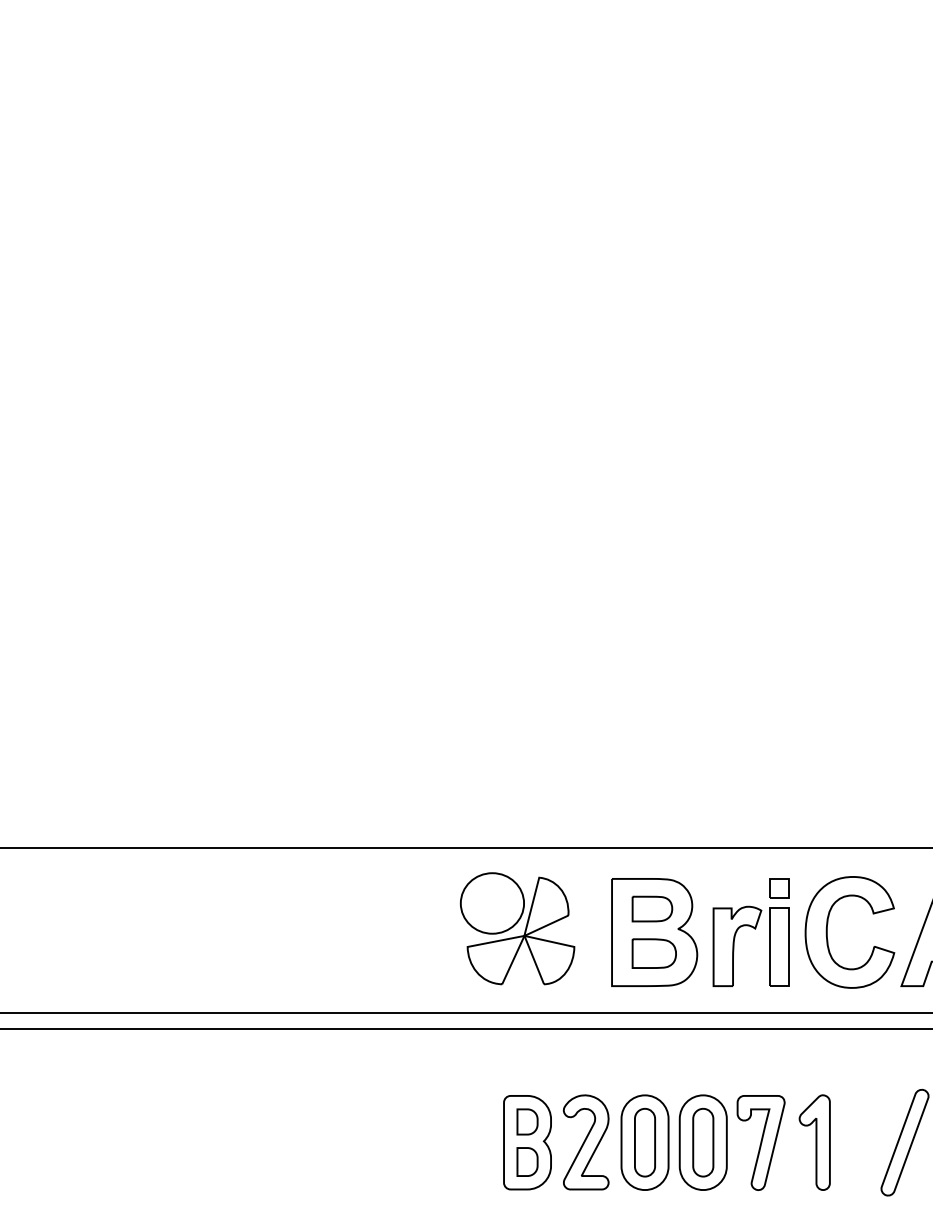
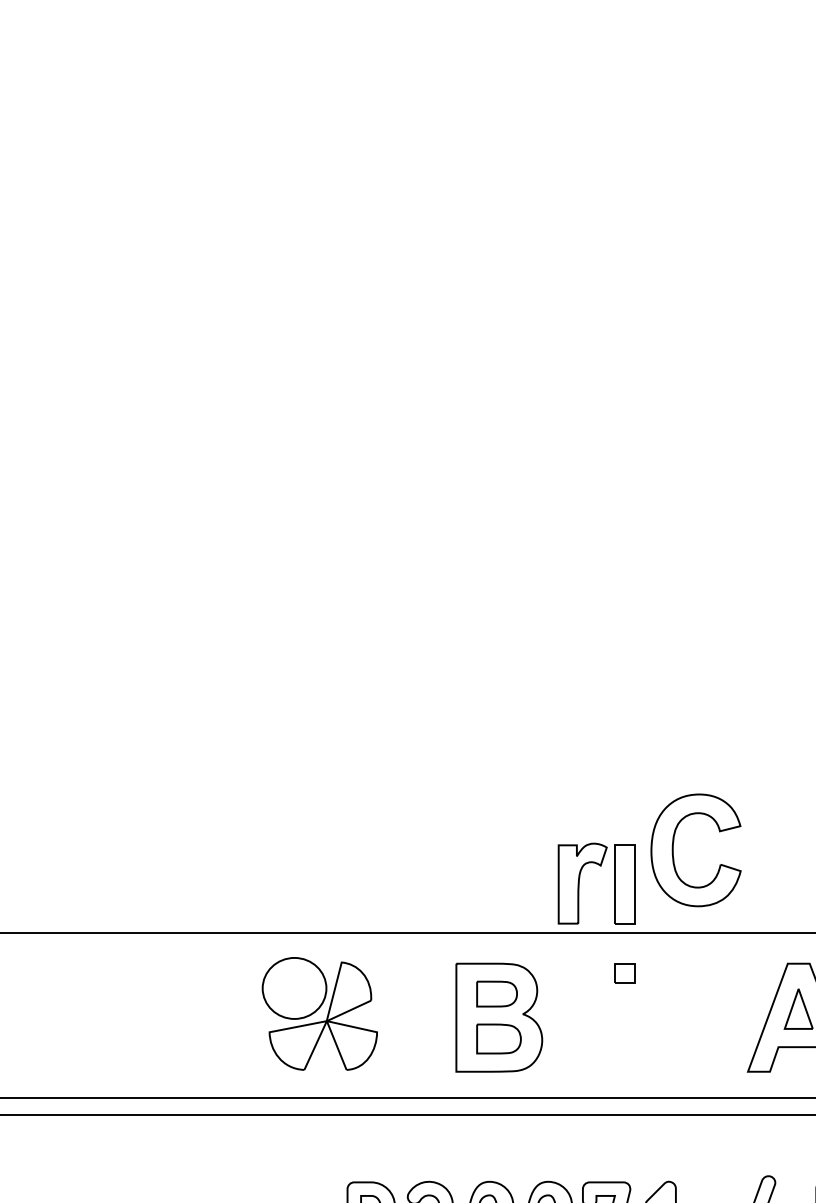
part: (517, 928) -> (319, 1013), moved
part: (827, 932) -> (673, 850), moved
part: (734, 945) -> (579, 882), moved

